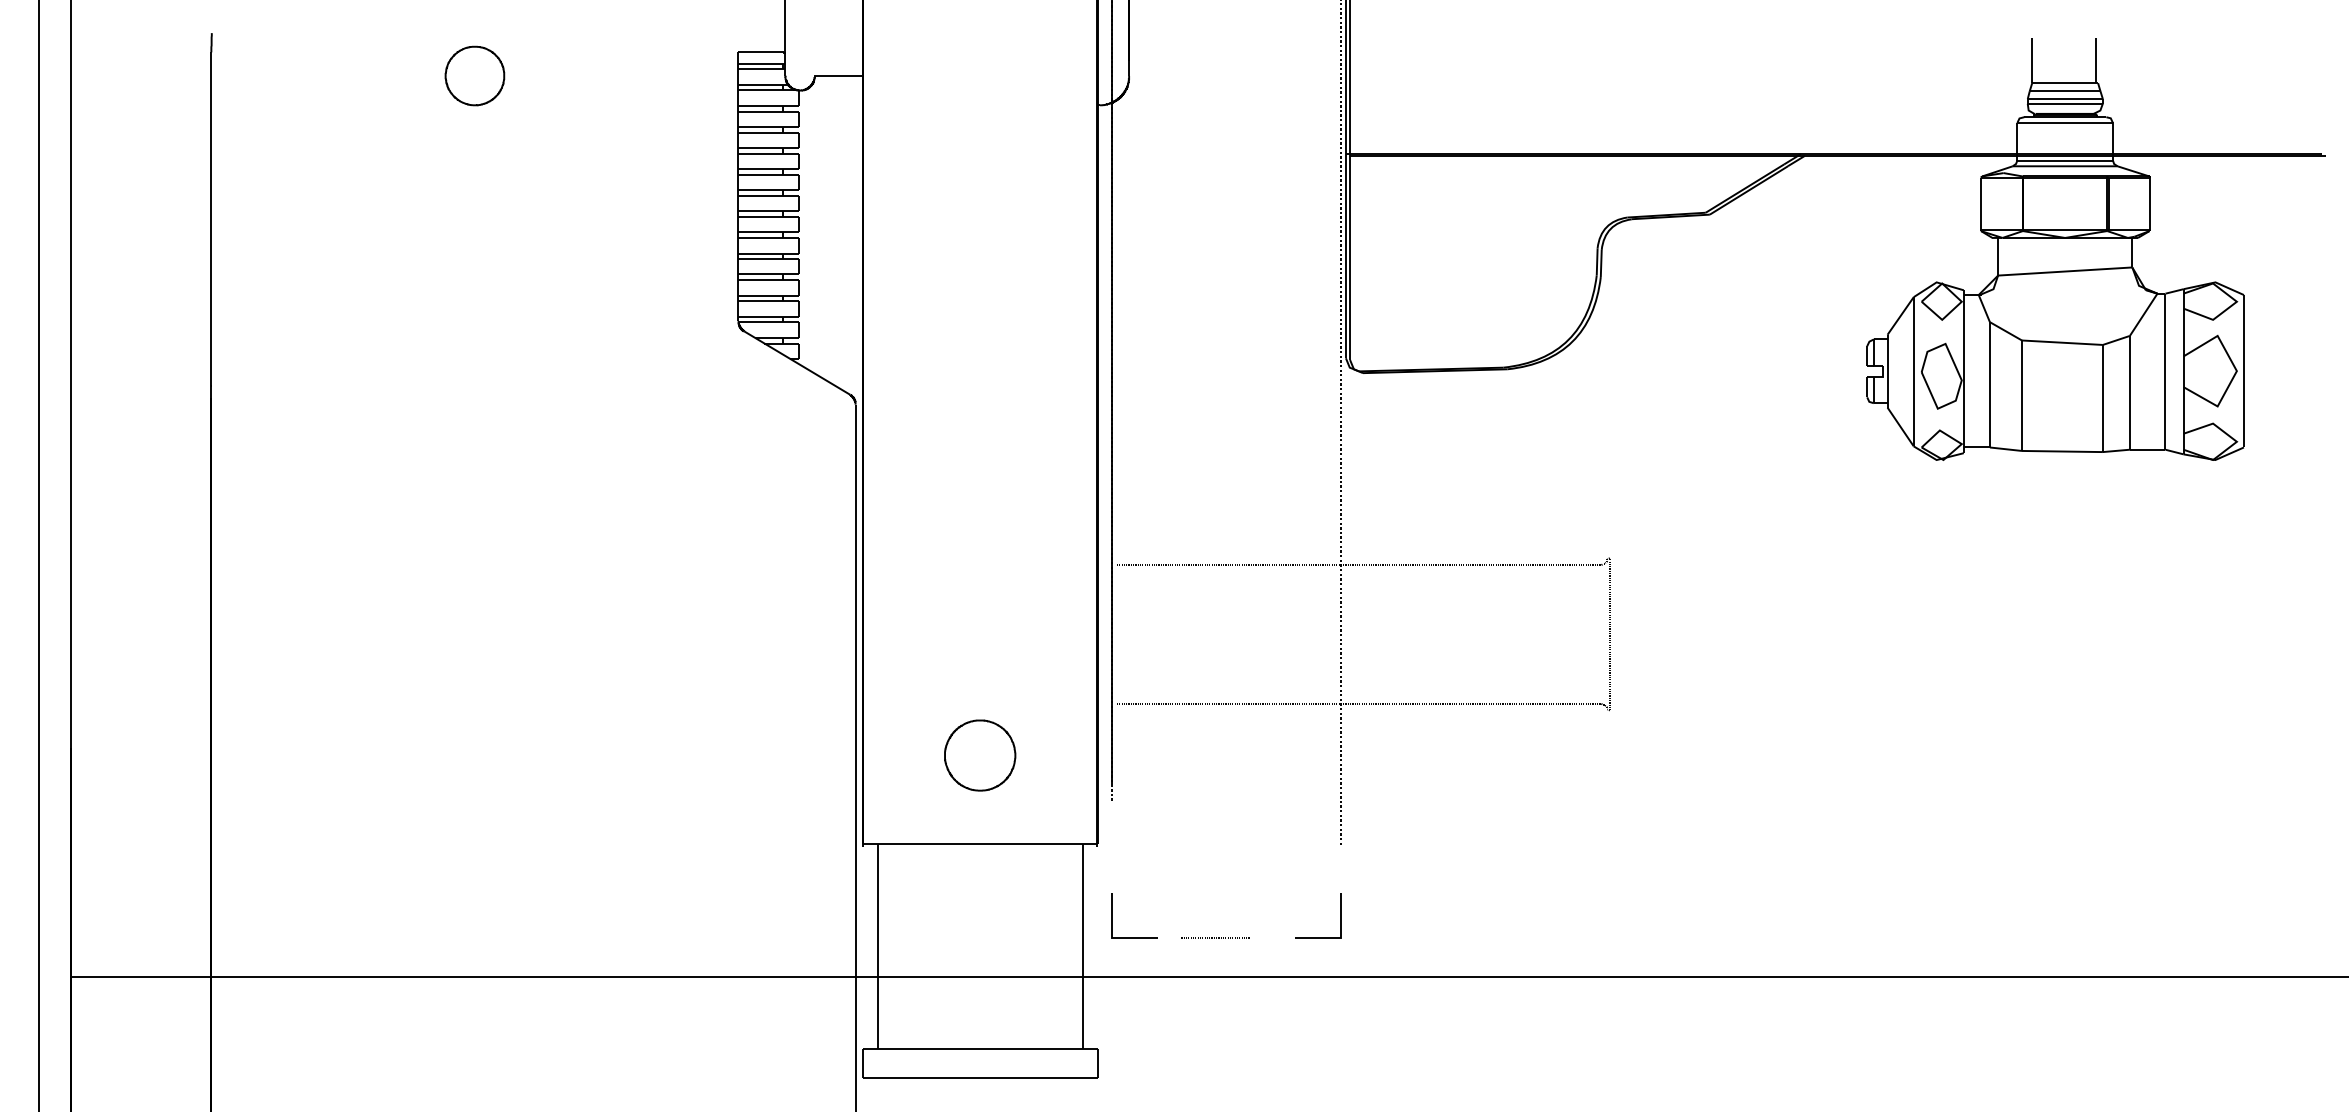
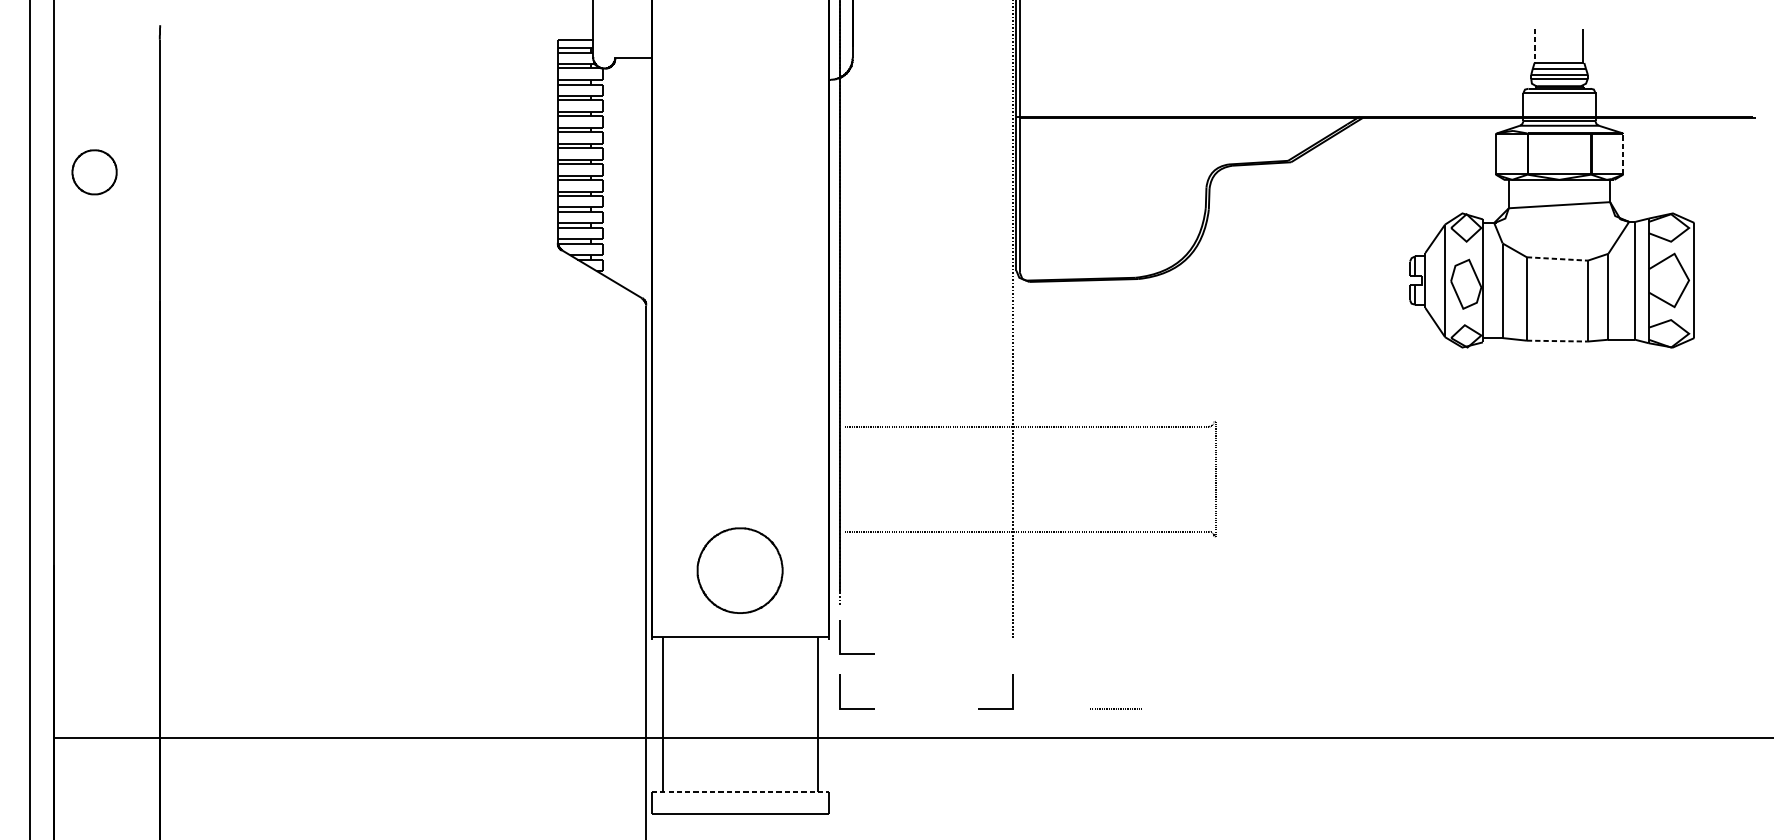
line: (2032, 60) -> (1534, 45), solid -> dashed
part: (474, 75) -> (94, 171), moved
line: (2149, 203) -> (1623, 153), solid -> dashed
line: (2062, 342) -> (1557, 258), solid -> dashed
line: (2062, 451) -> (1557, 341), solid -> dashed
part: (980, 755) -> (740, 570), size x1.6
line: (1112, 843) -> (840, 637), added
line: (1214, 937) -> (1115, 708), moved
line: (980, 1048) -> (740, 791), solid -> dashed

